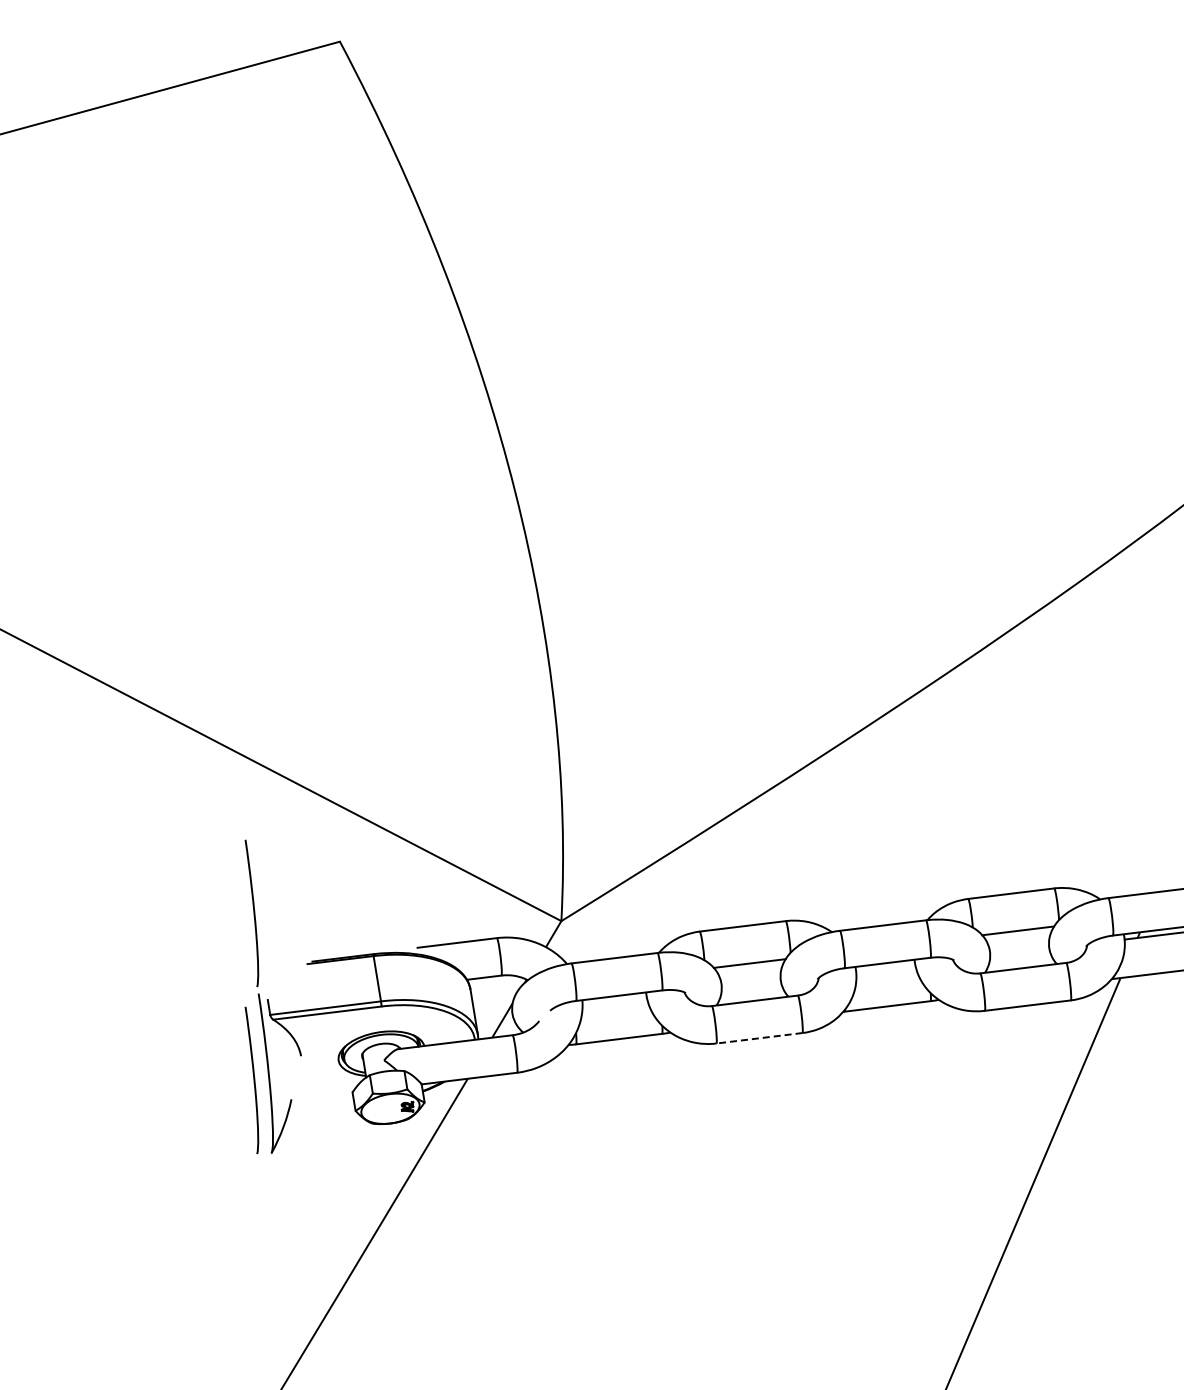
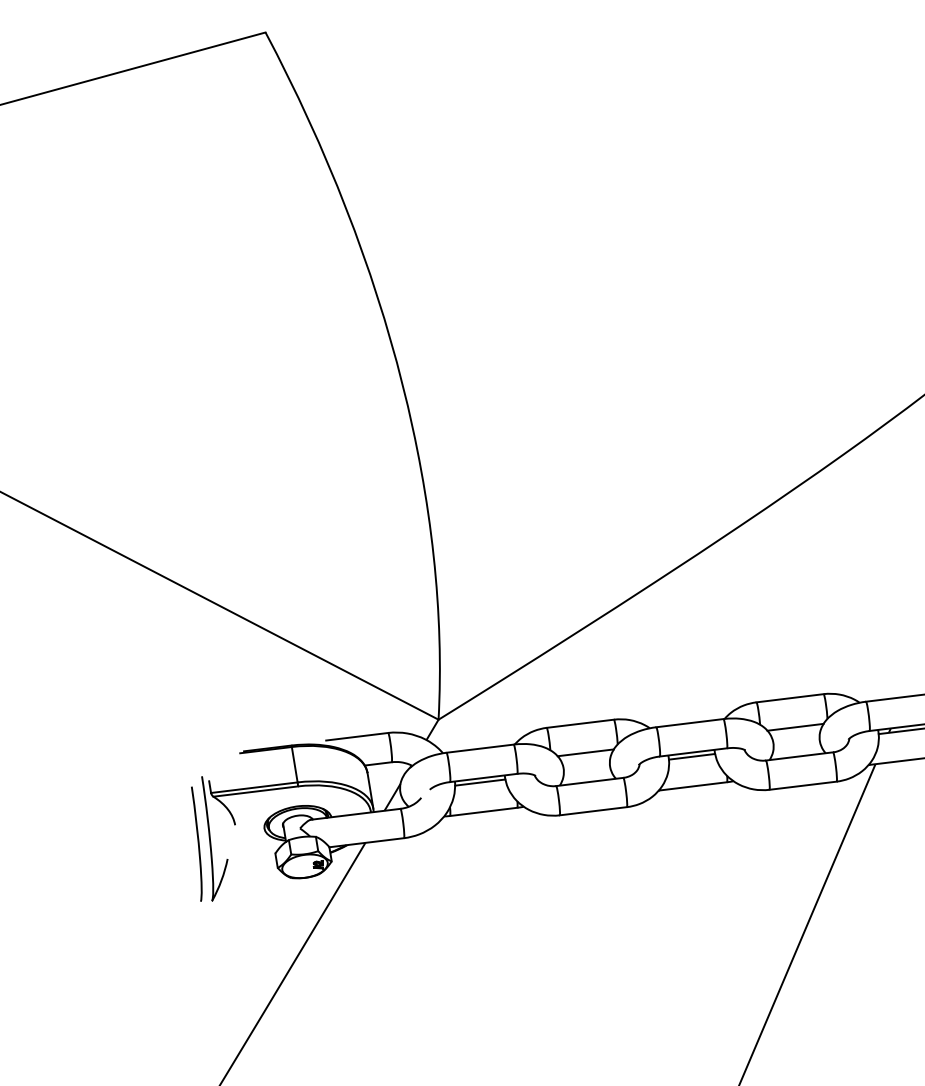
curve: (253, 913) -> (197, 713), removed
line: (885, 968) -> (691, 756), added
line: (614, 1001) -> (480, 782), added
line: (759, 1038) -> (593, 811), dashed -> solid

